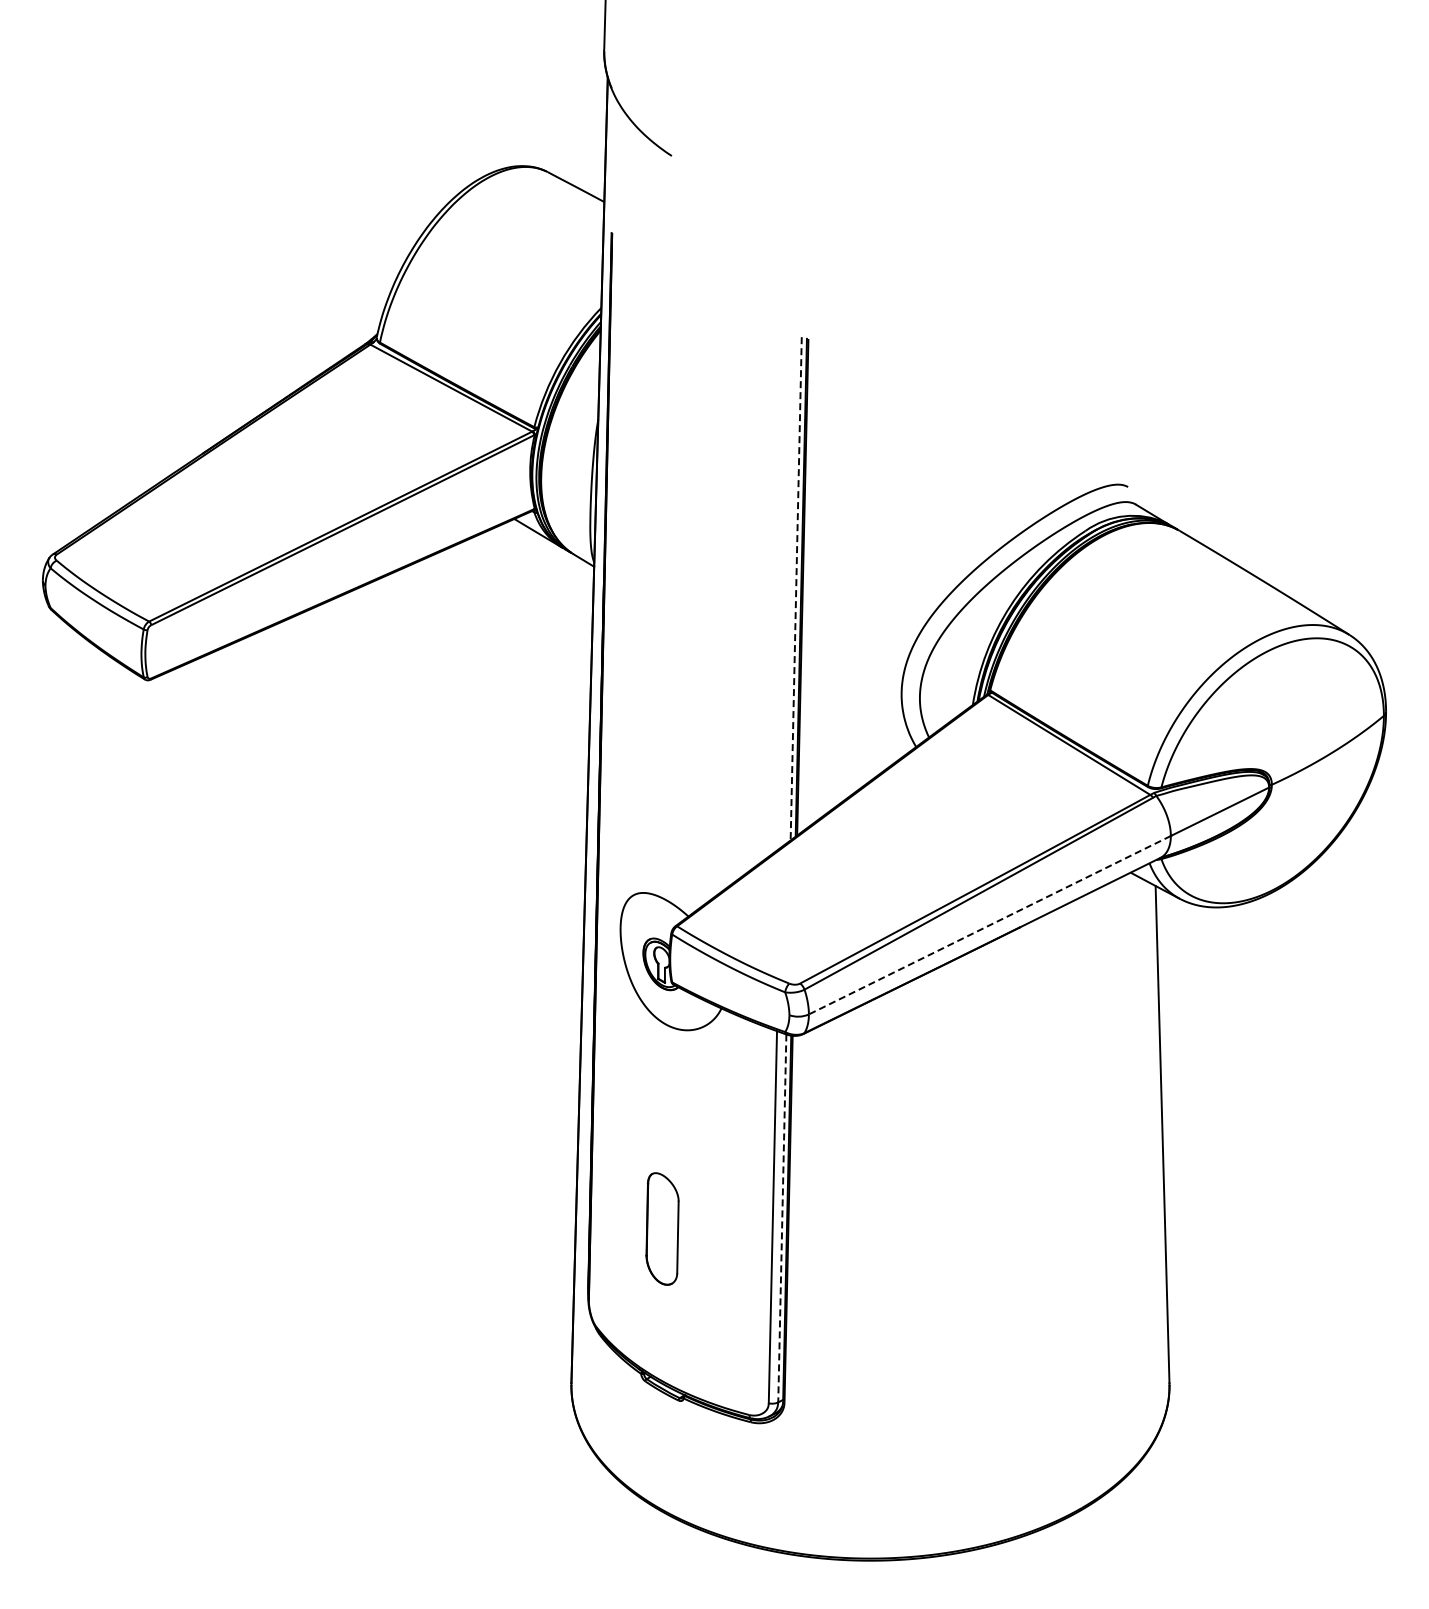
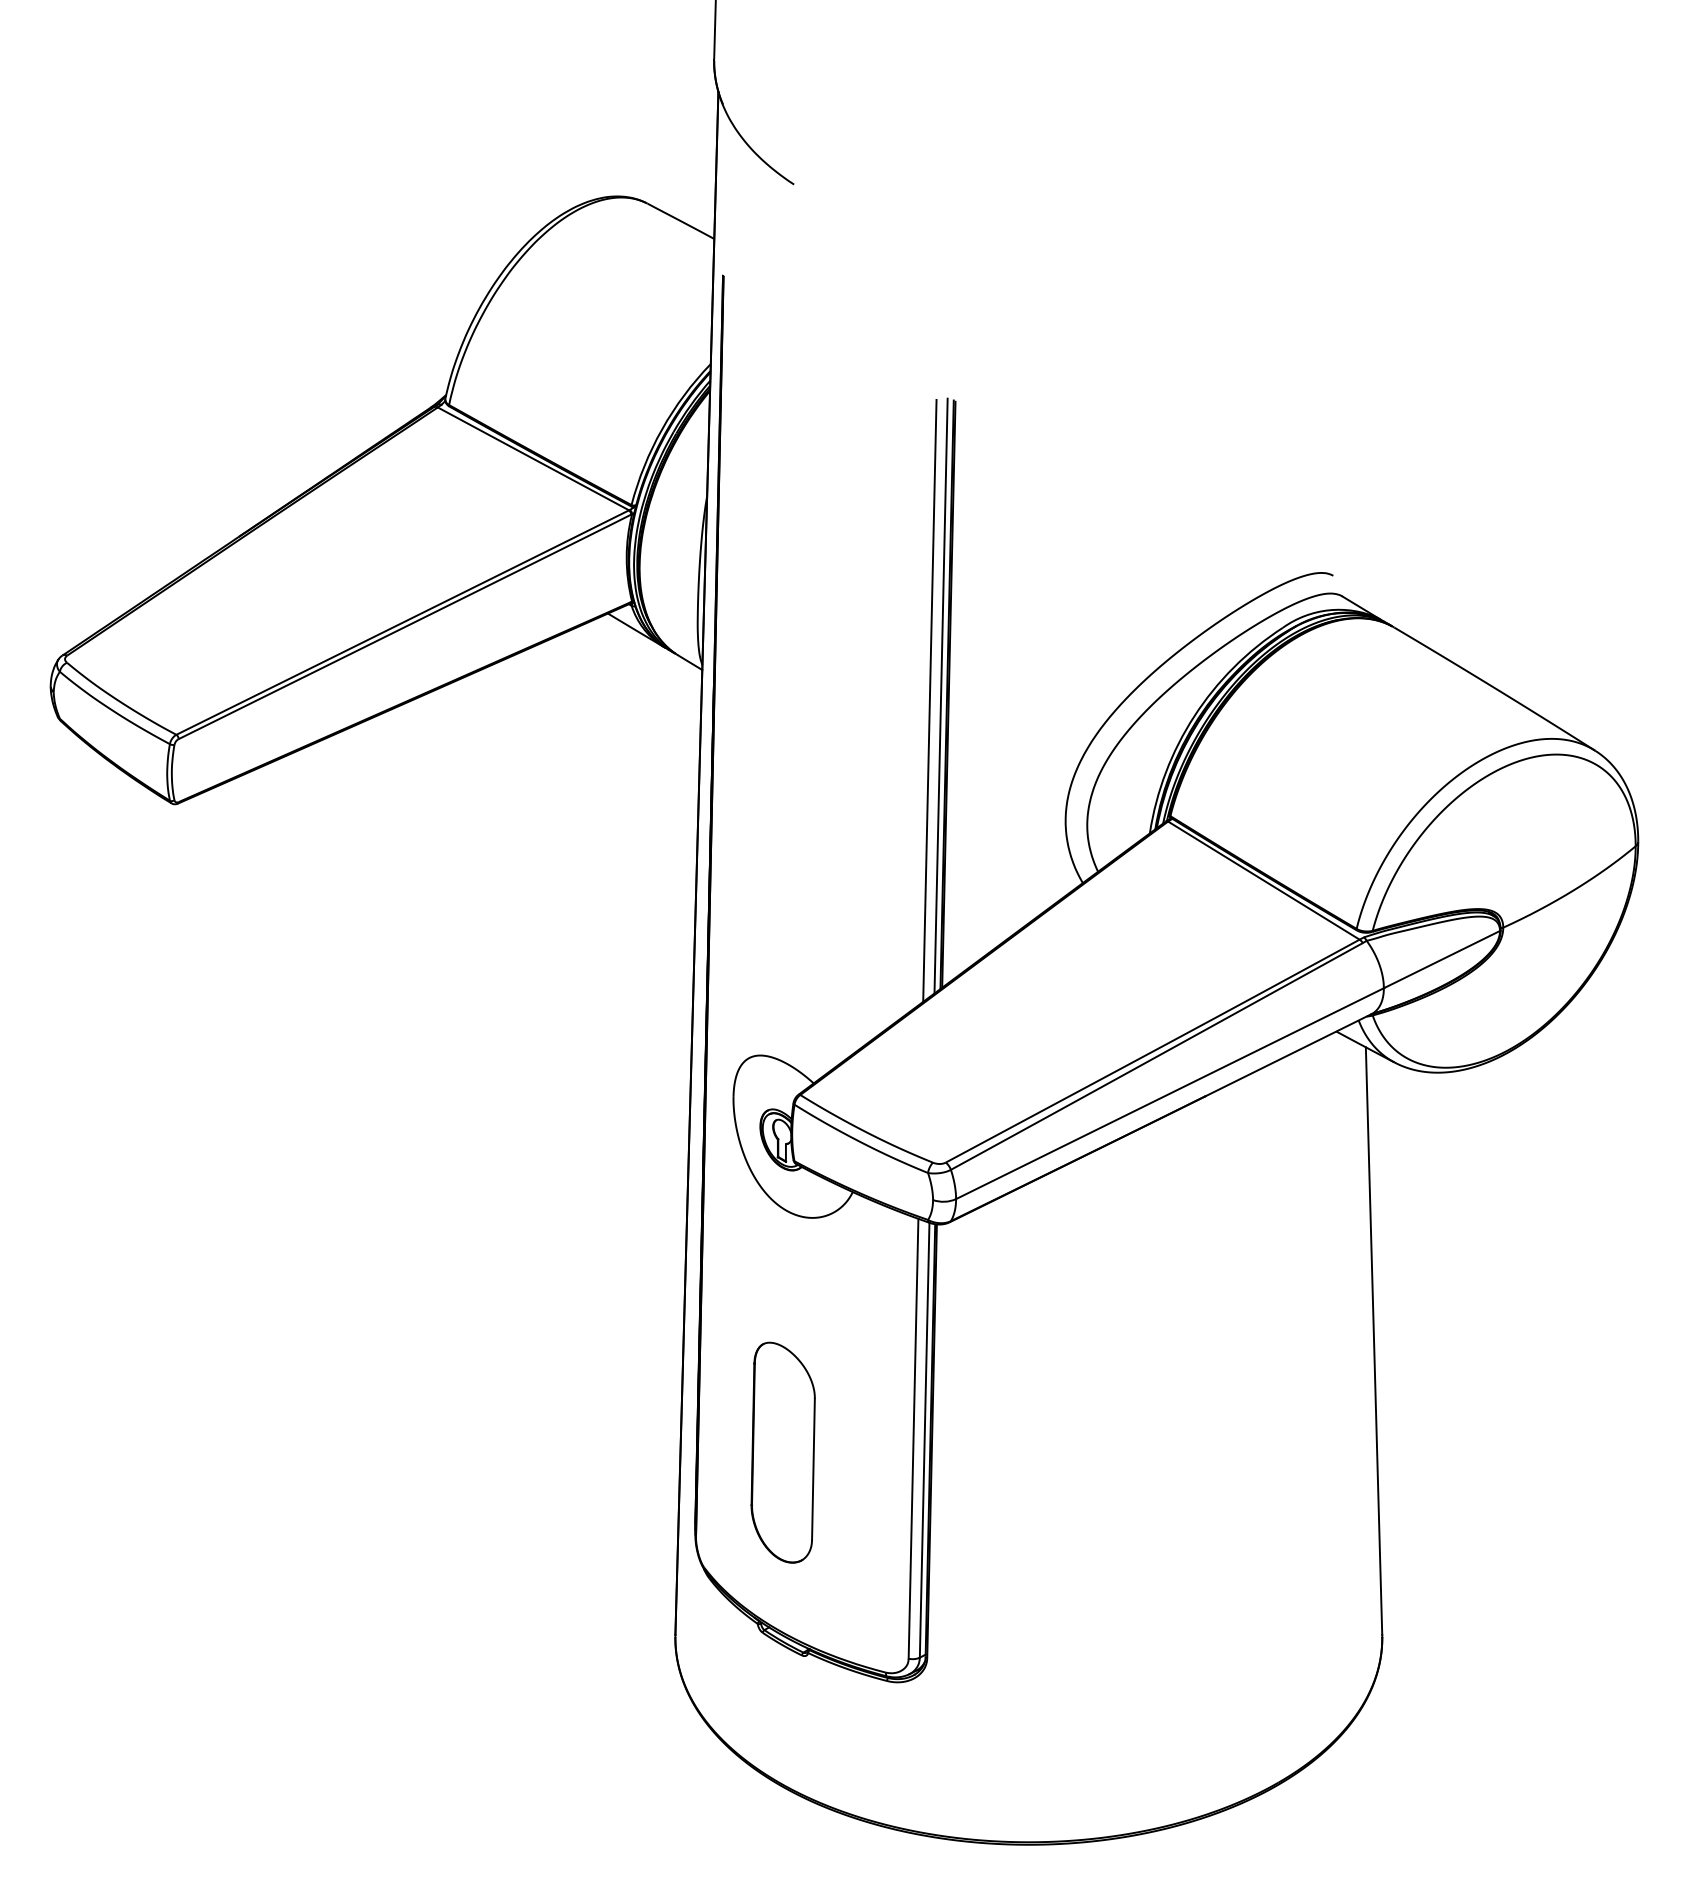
line: (796, 588) -> (941, 695), dashed -> solid
line: (786, 592) -> (929, 700), added
line: (989, 925) -> (1169, 1094), dashed -> solid
line: (782, 1218) -> (924, 1440), dashed -> solid
part: (662, 1228) -> (783, 1452), size x1.67

